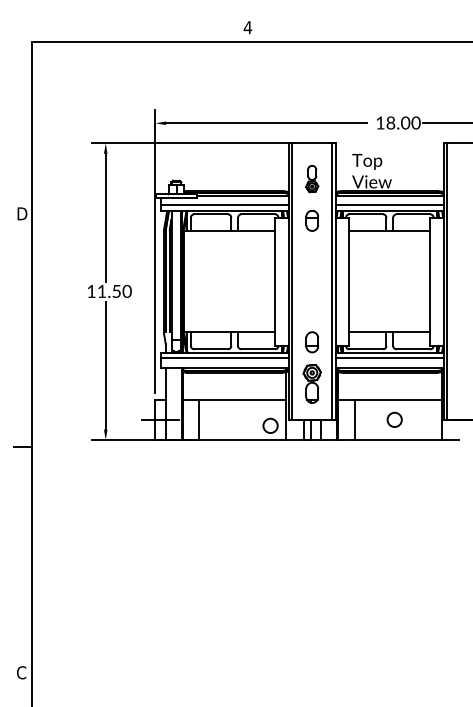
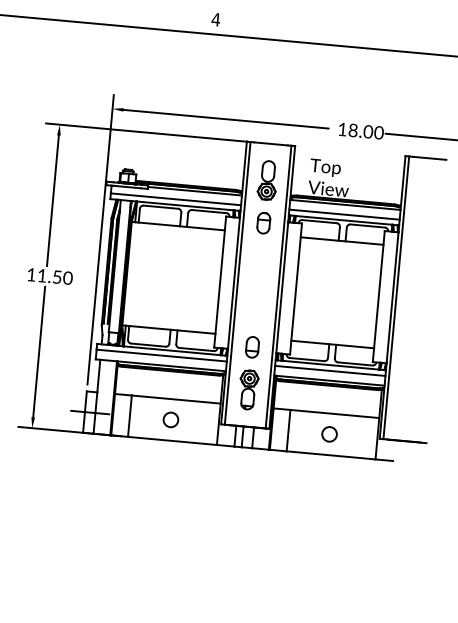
part: (311, 178) -> (266, 179), size x1.43
circle: (270, 425) -> (170, 419), moved

